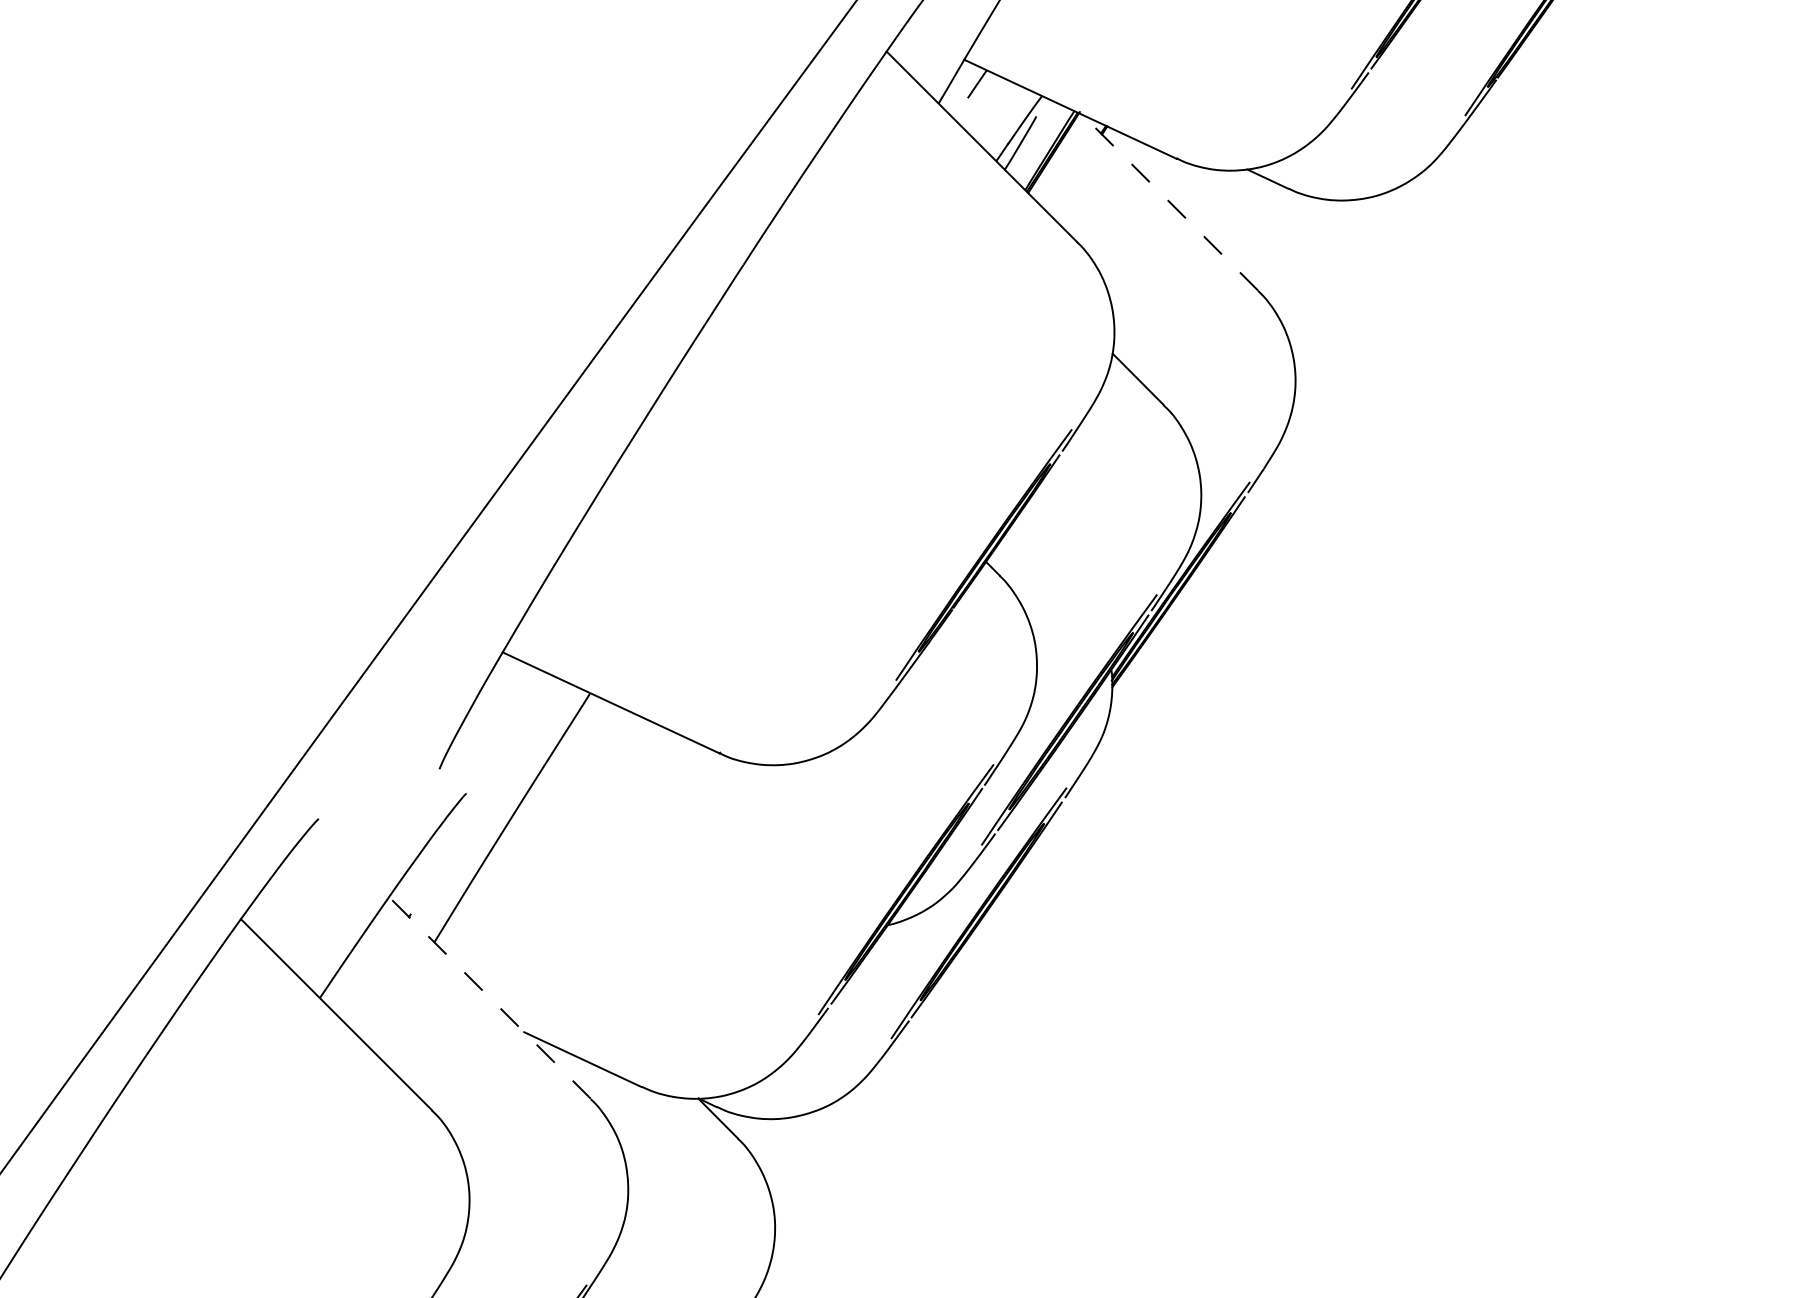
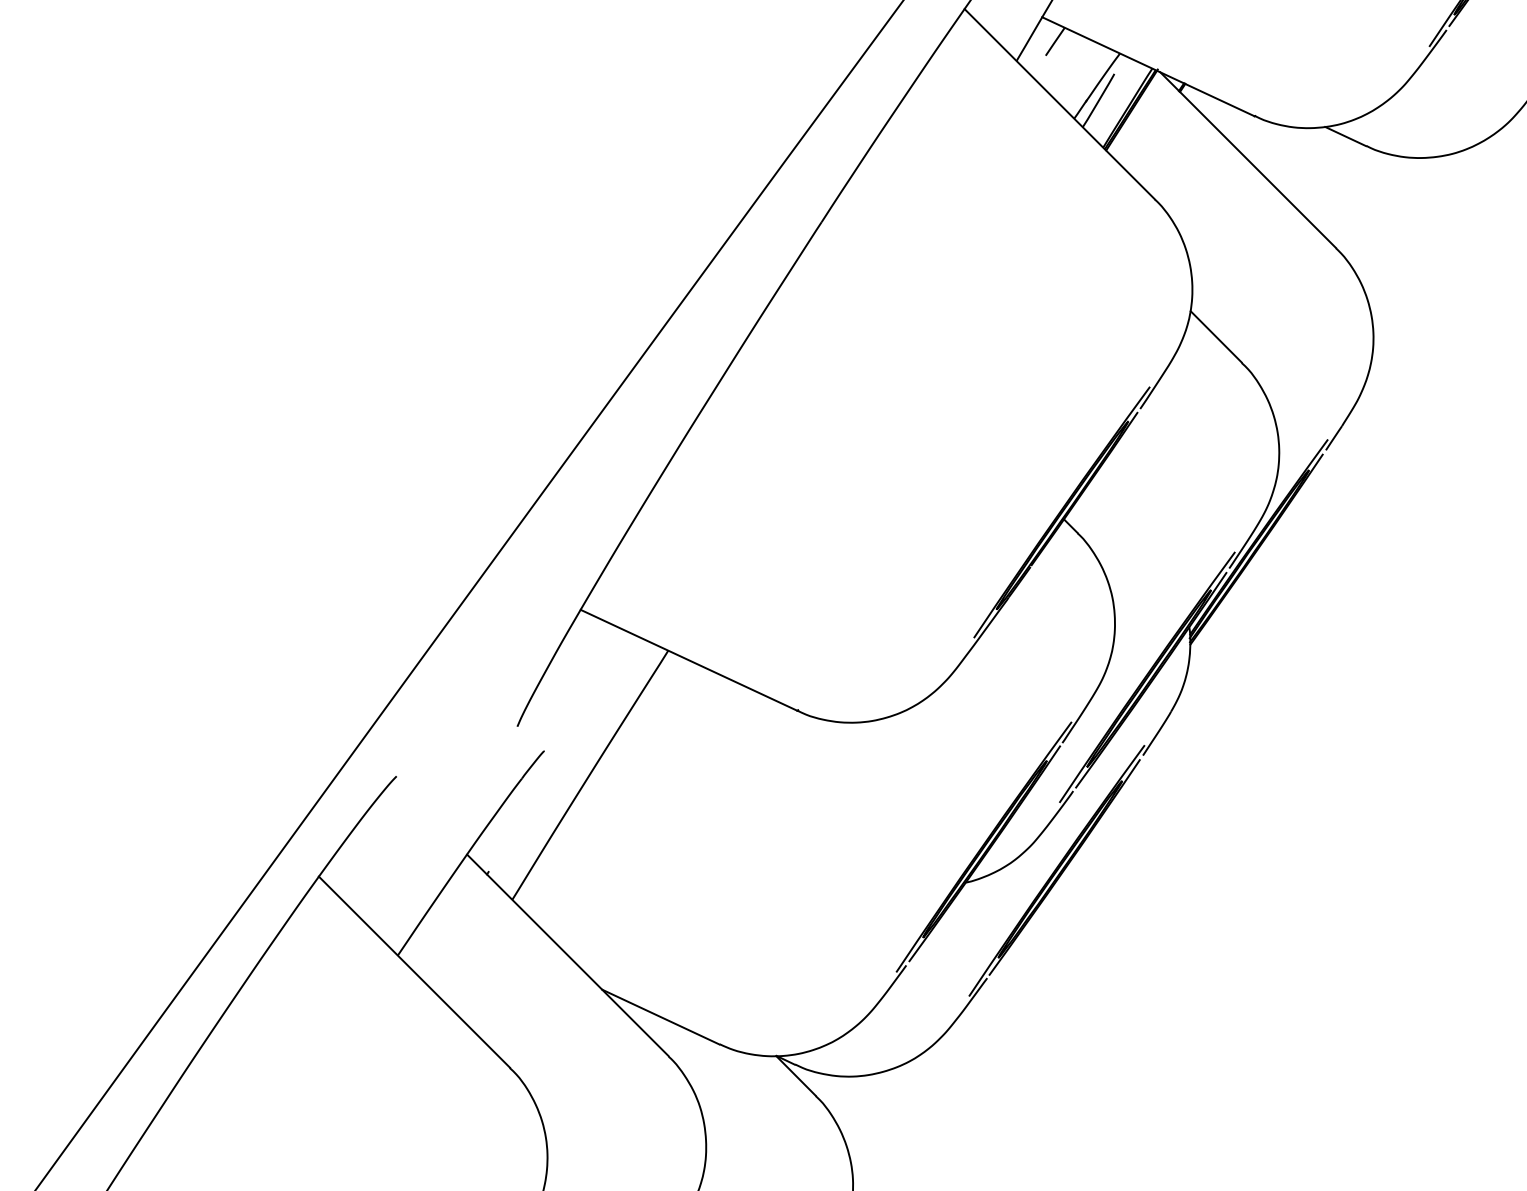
line: (1169, 202) -> (1247, 159), dashed -> solid
line: (490, 997) -> (568, 954), dashed -> solid

